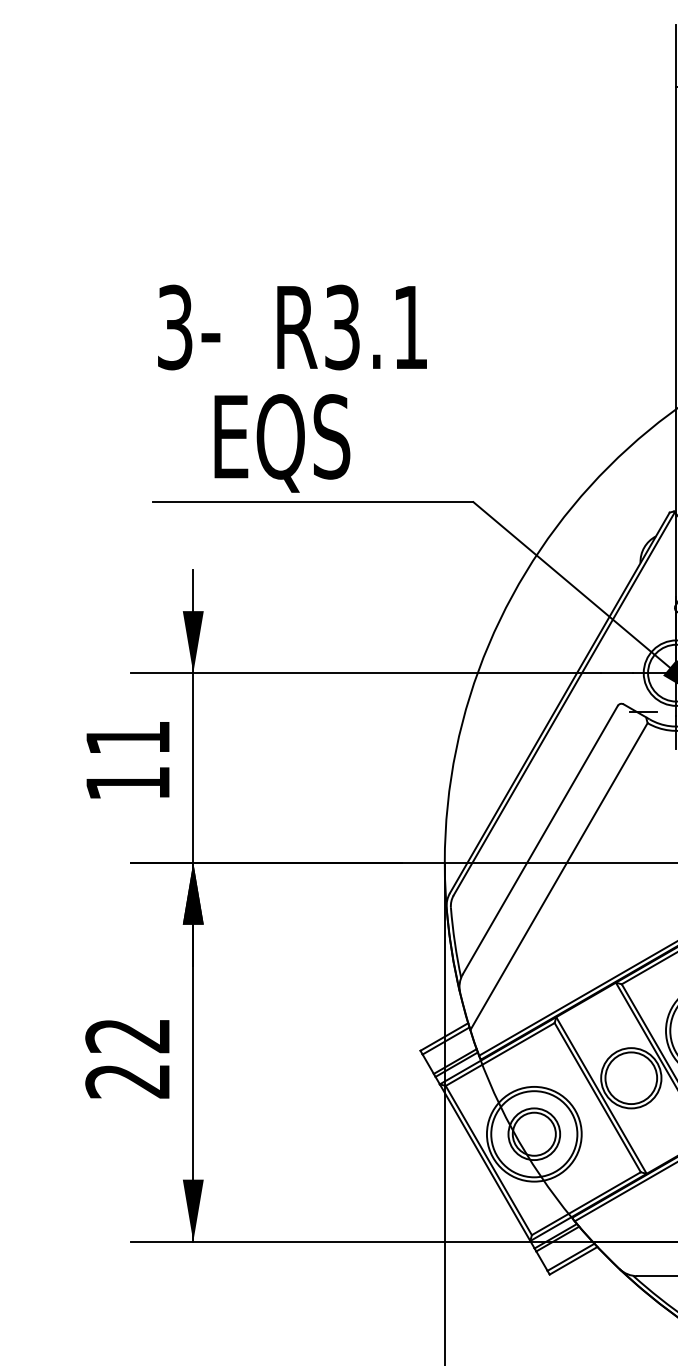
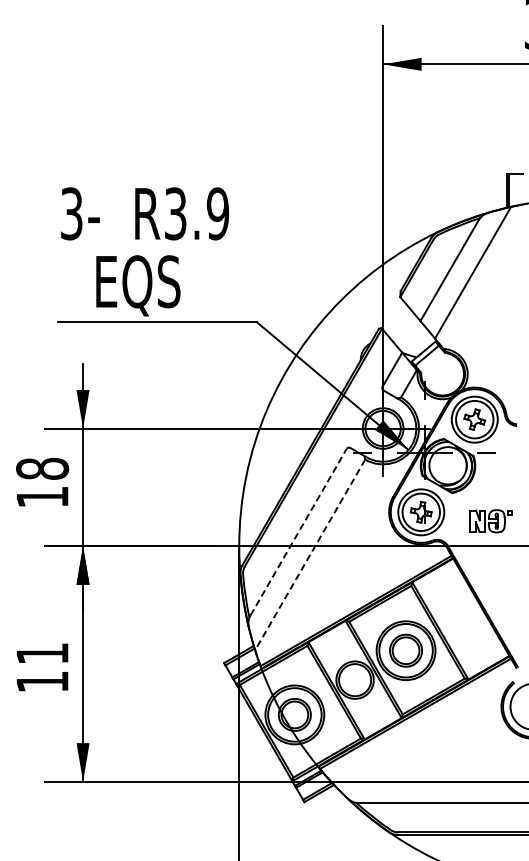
text: (409, 326) -> (217, 213), R3.1 -> R3.9
text: (127, 737) -> (42, 468), 11 -> 18
line: (540, 838) -> (298, 531), solid -> dashed
line: (557, 877) -> (309, 555), solid -> dashed
text: (127, 1057) -> (42, 667), 22 -> 11

